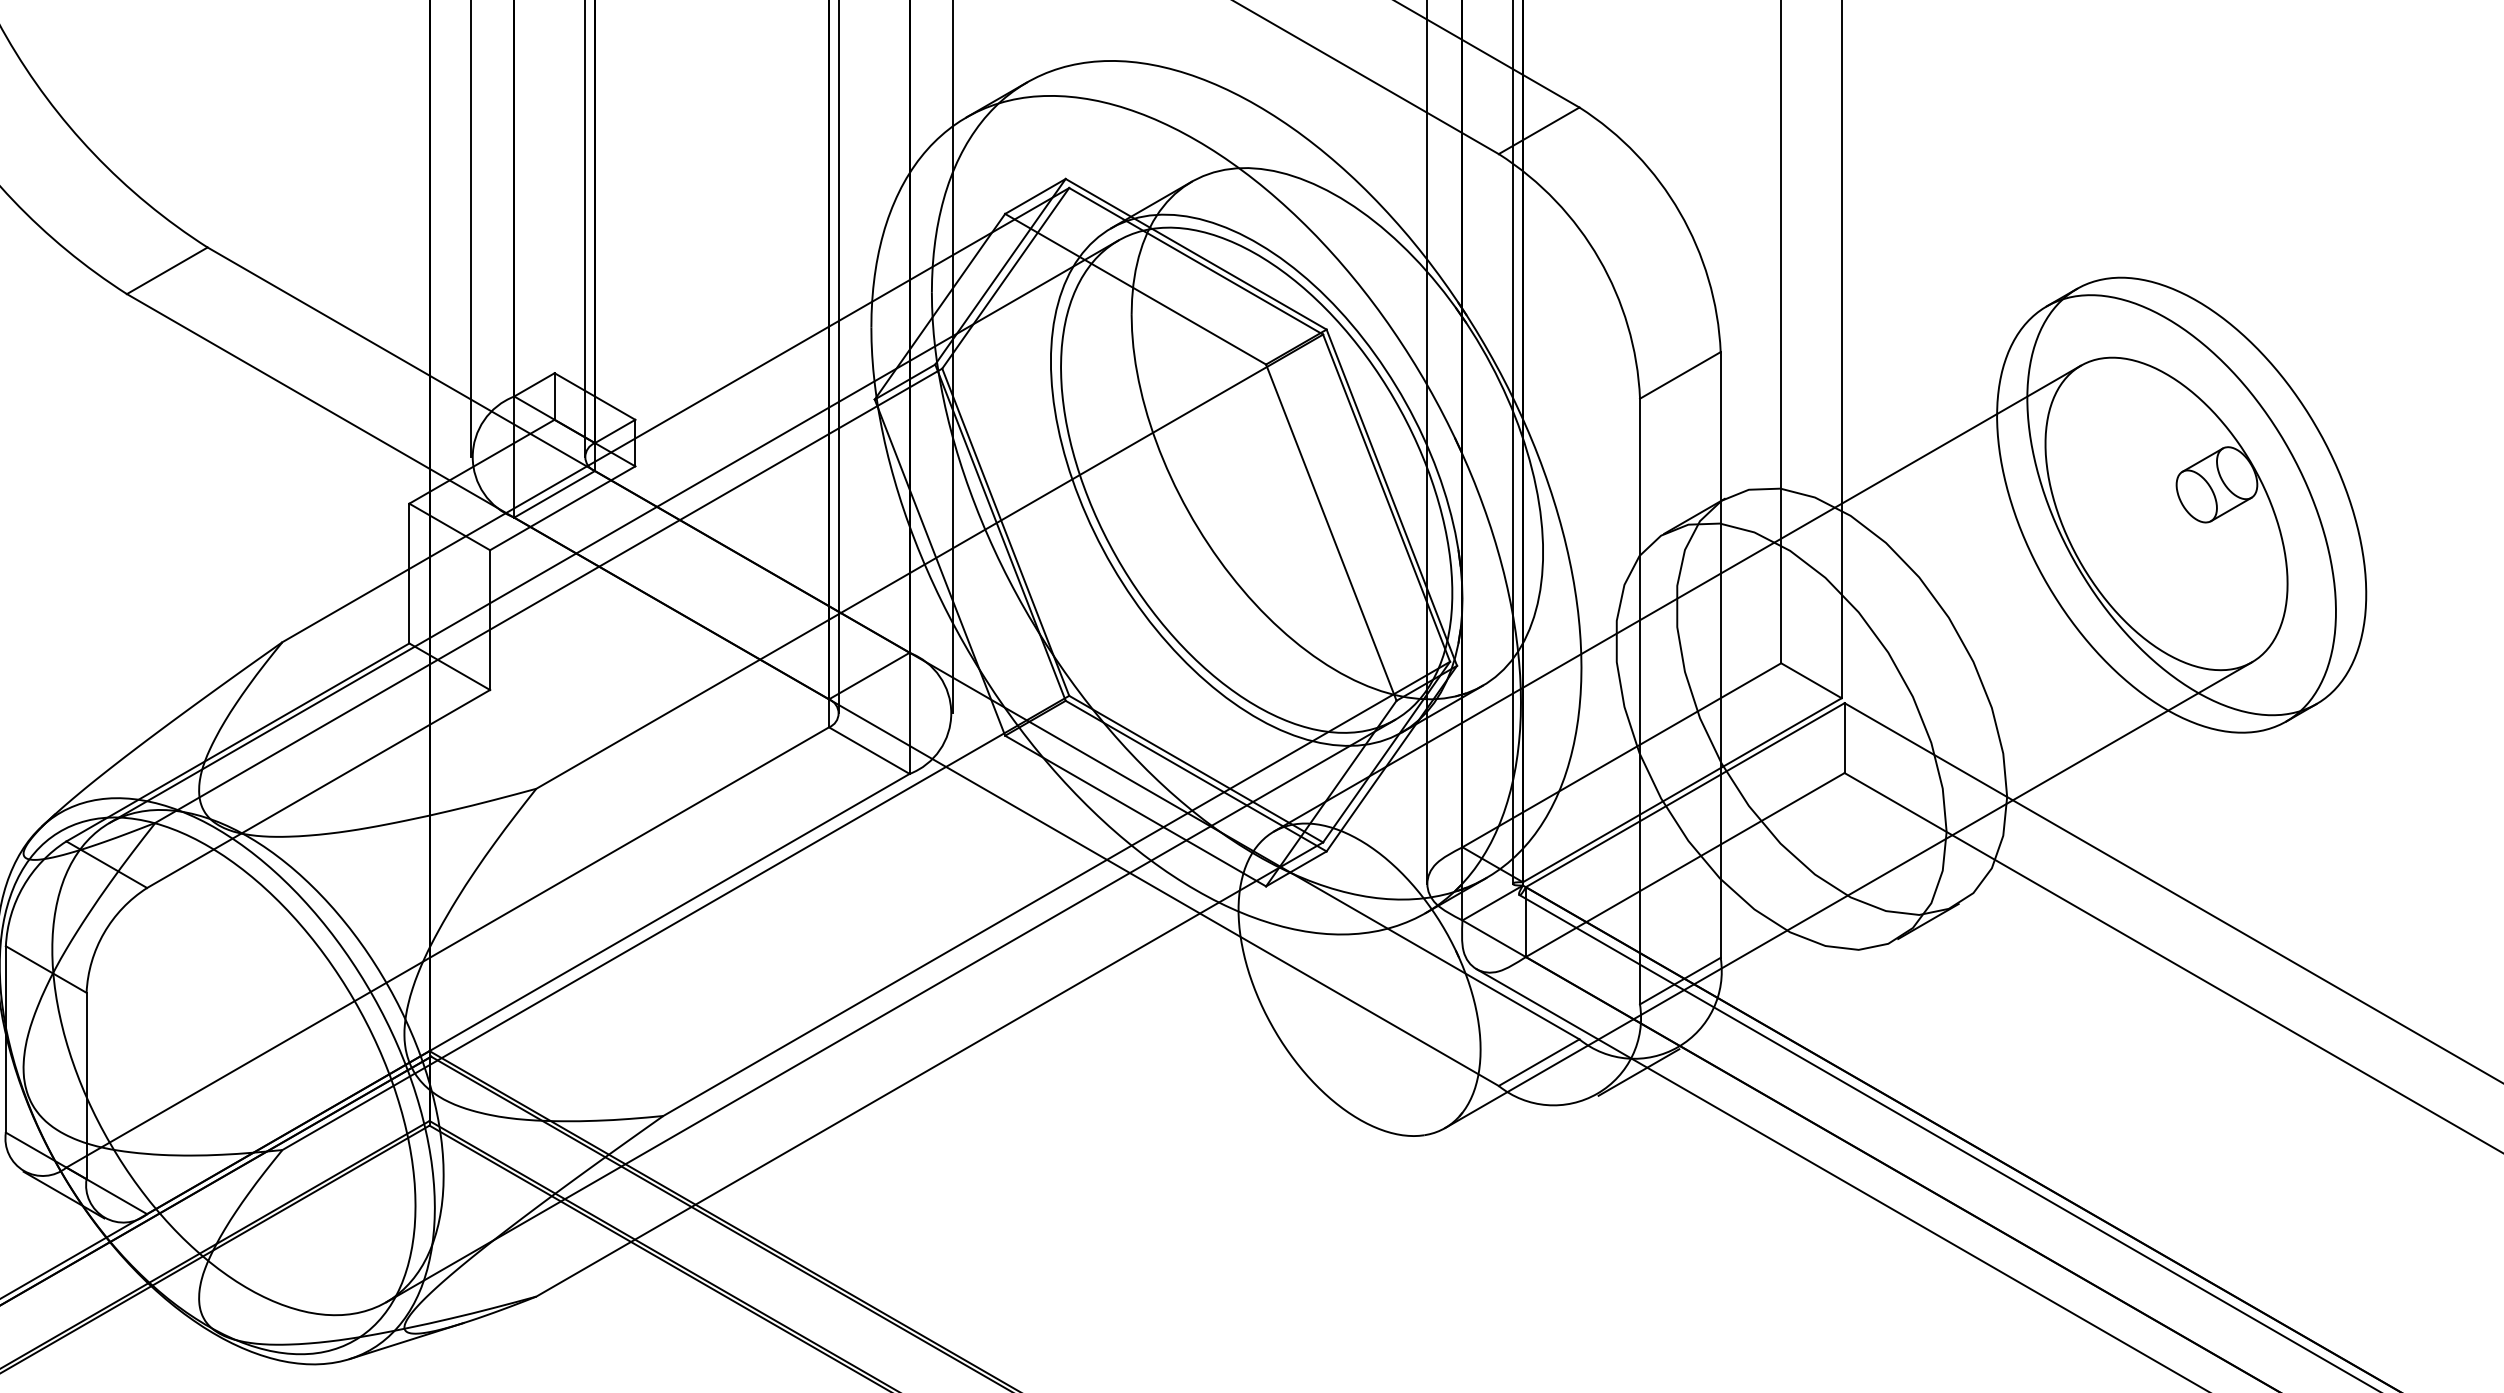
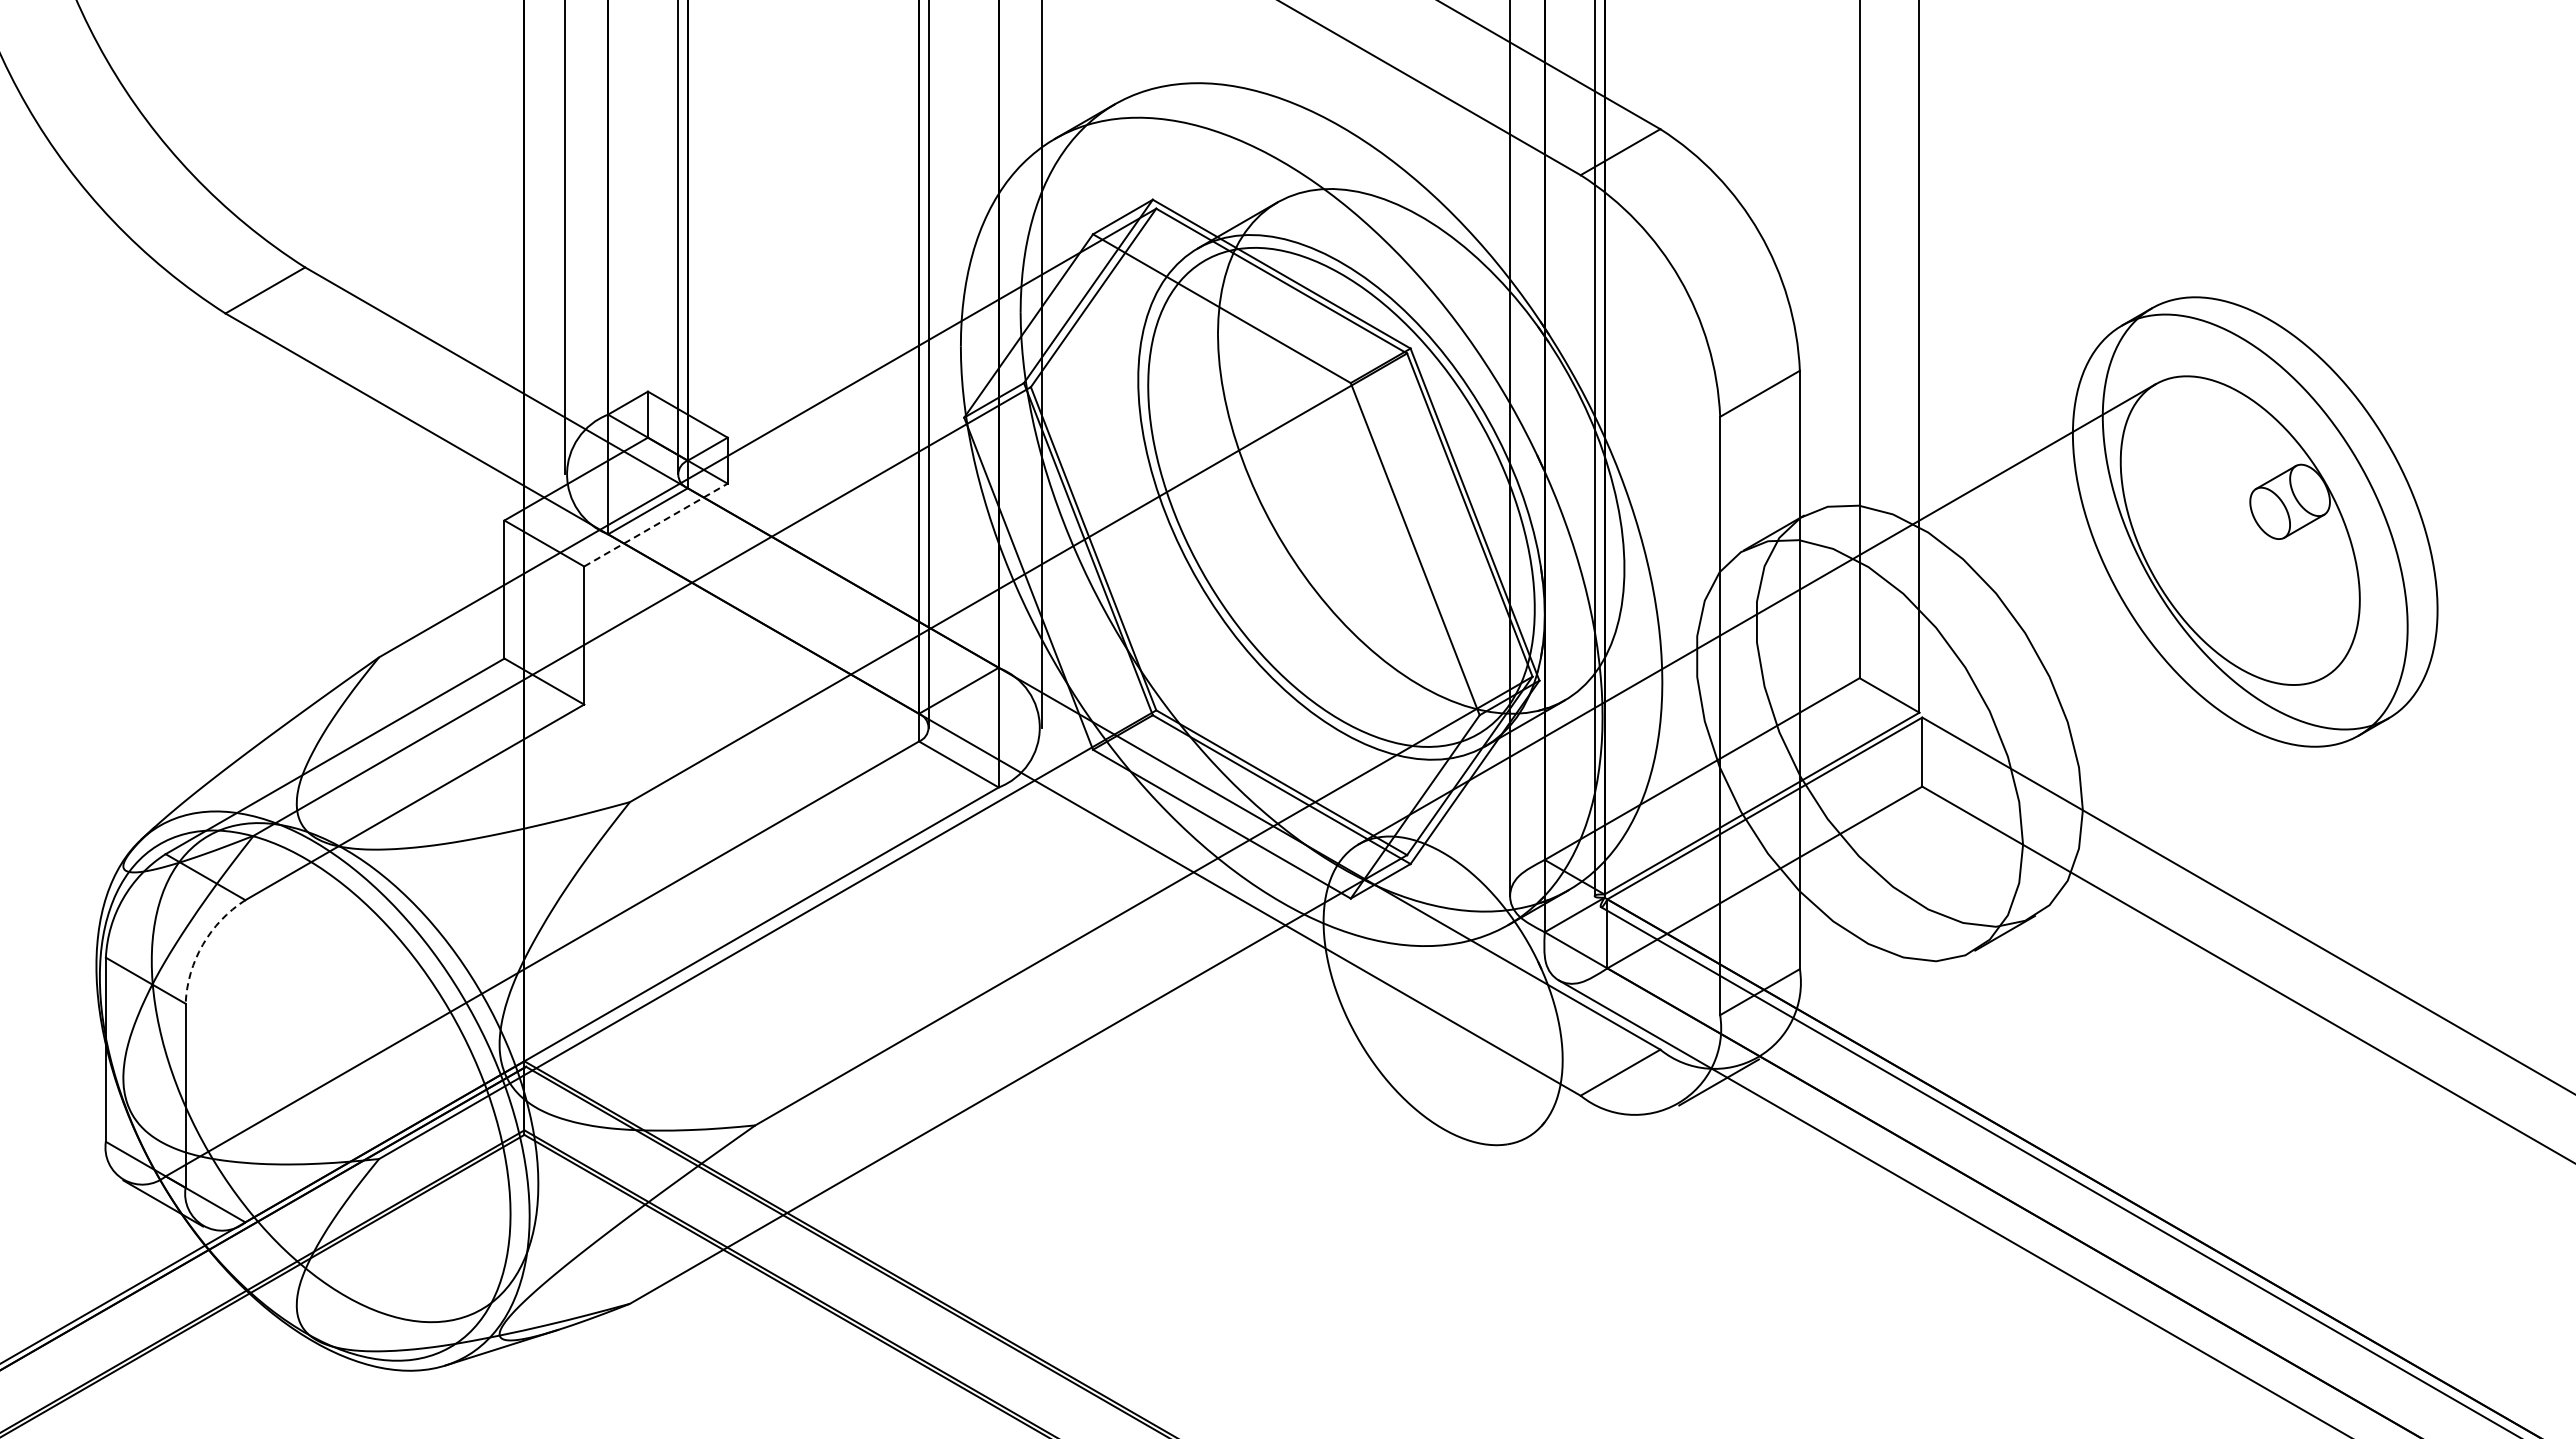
line: (562, 508) -> (655, 525), solid -> dashed
line: (613, 530) -> (706, 547), removed
line: (1847, 895) -> (1925, 907), removed
arc: (103, 932) -> (202, 944), solid -> dashed
line: (890, 1010) -> (979, 1021), removed

